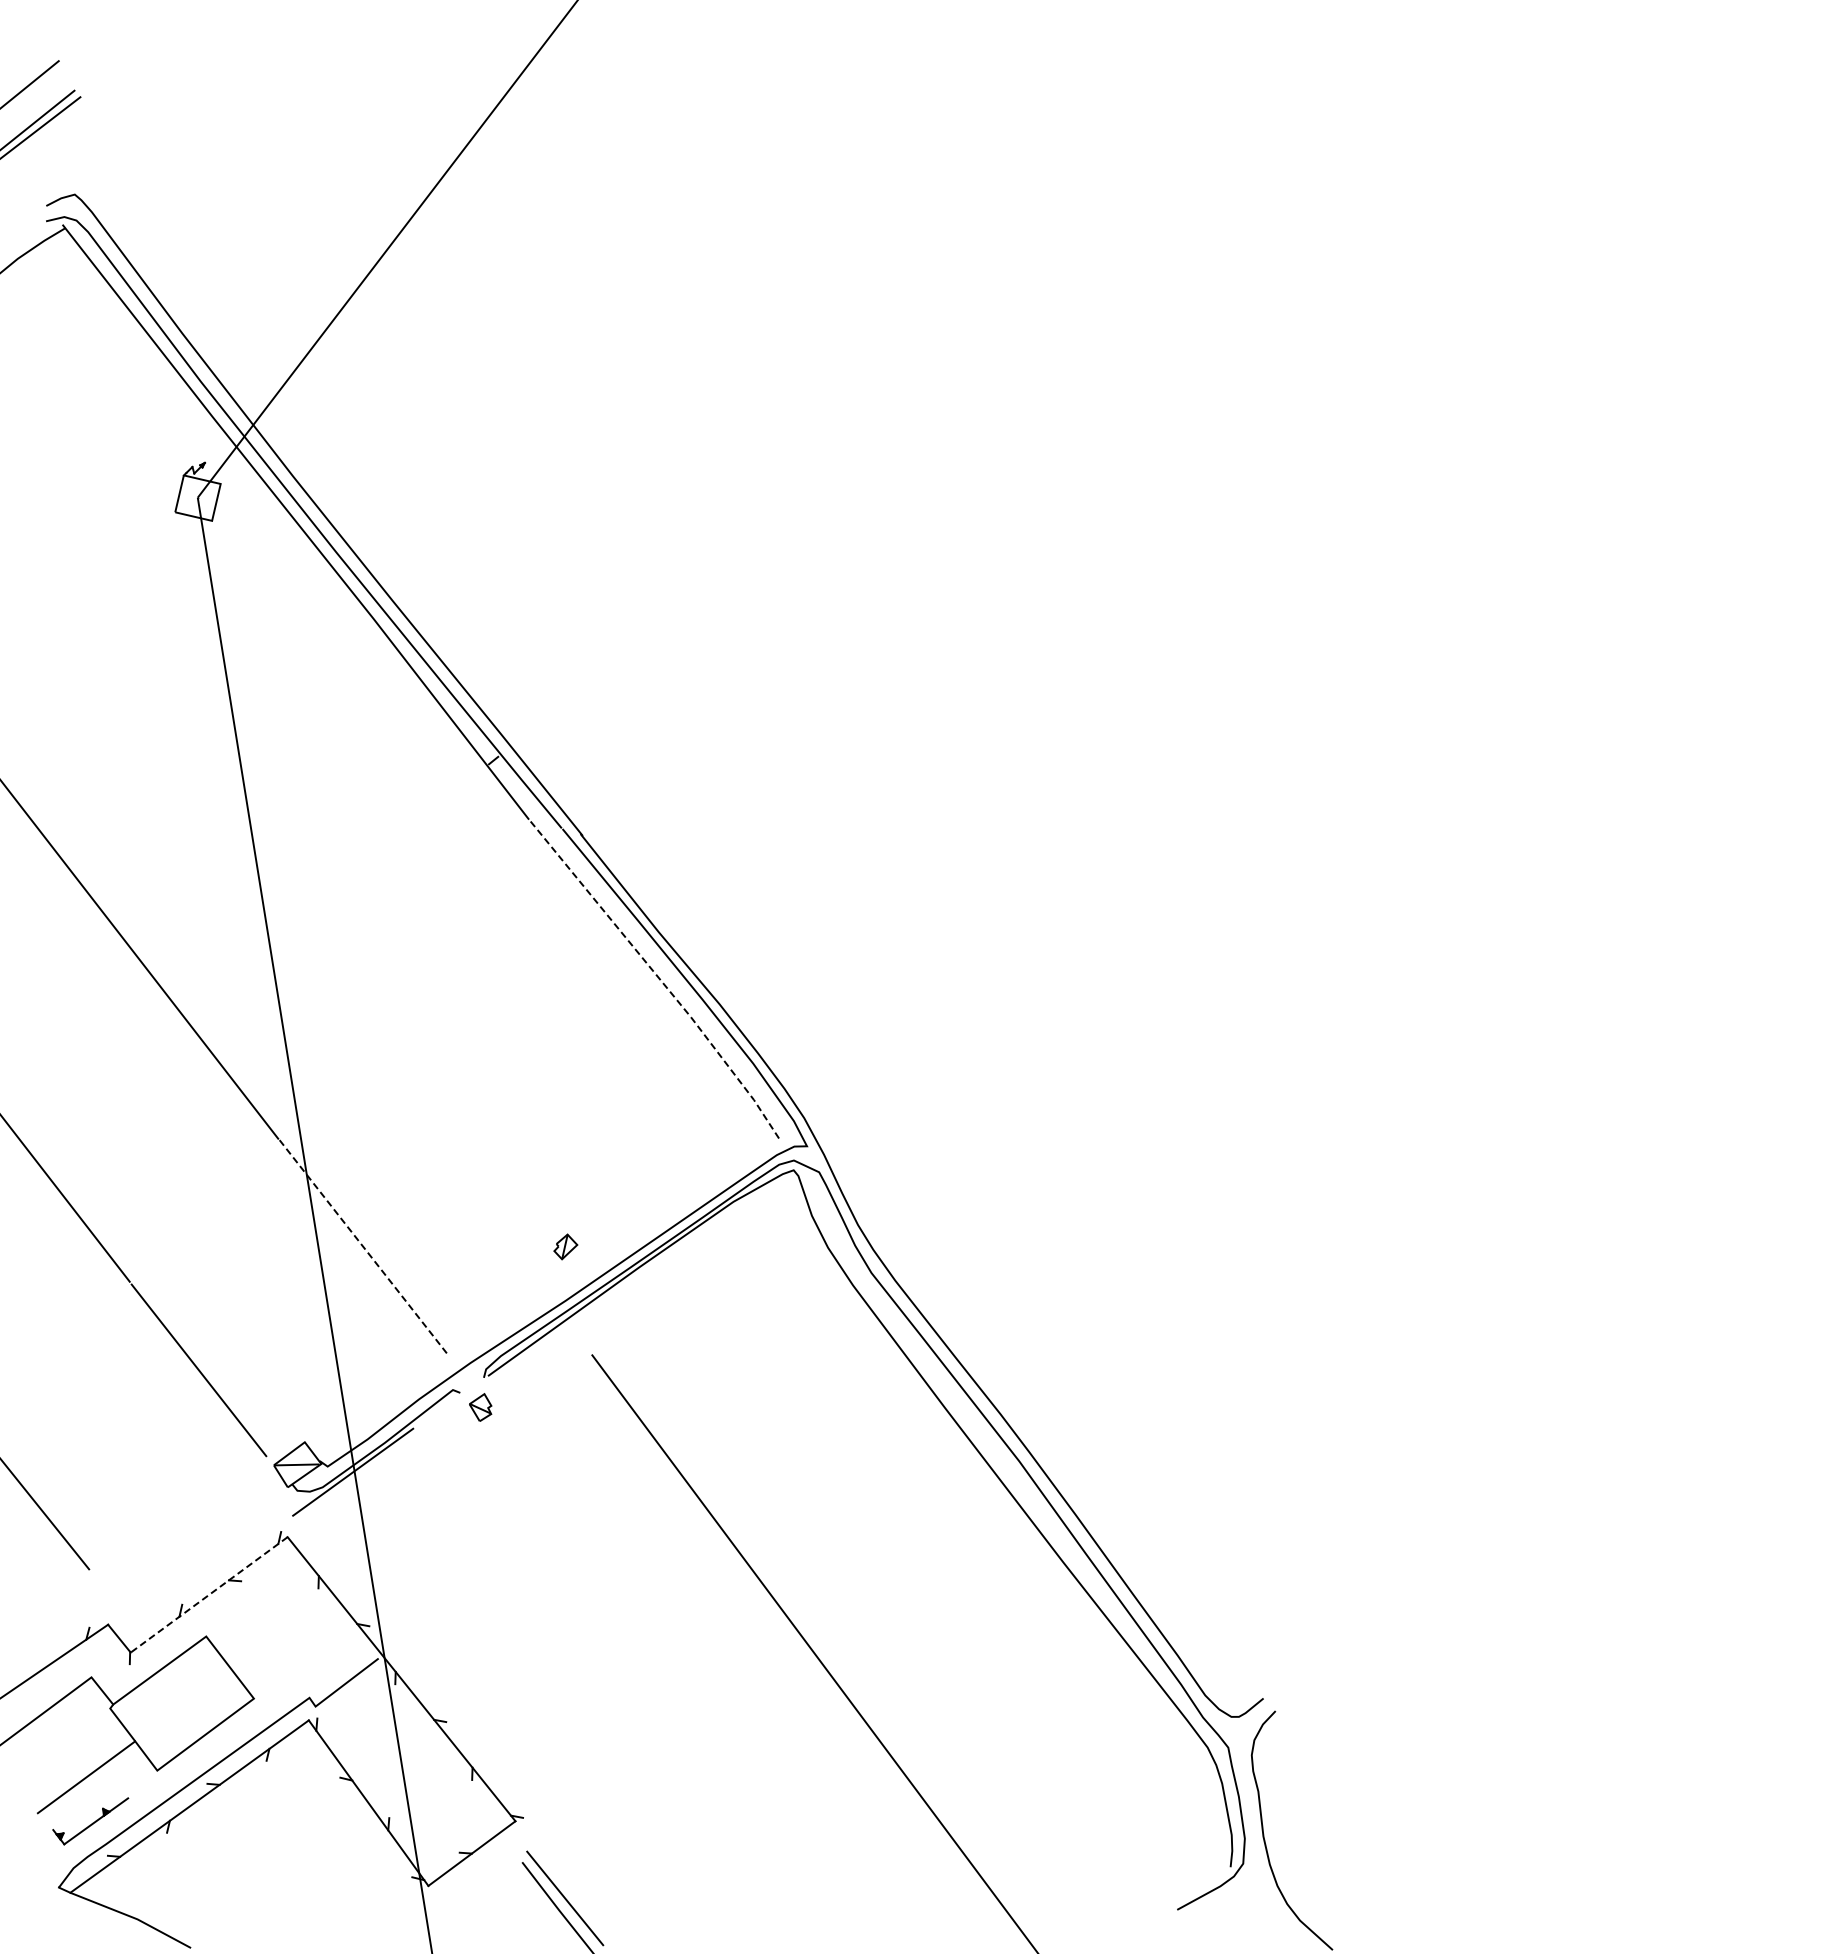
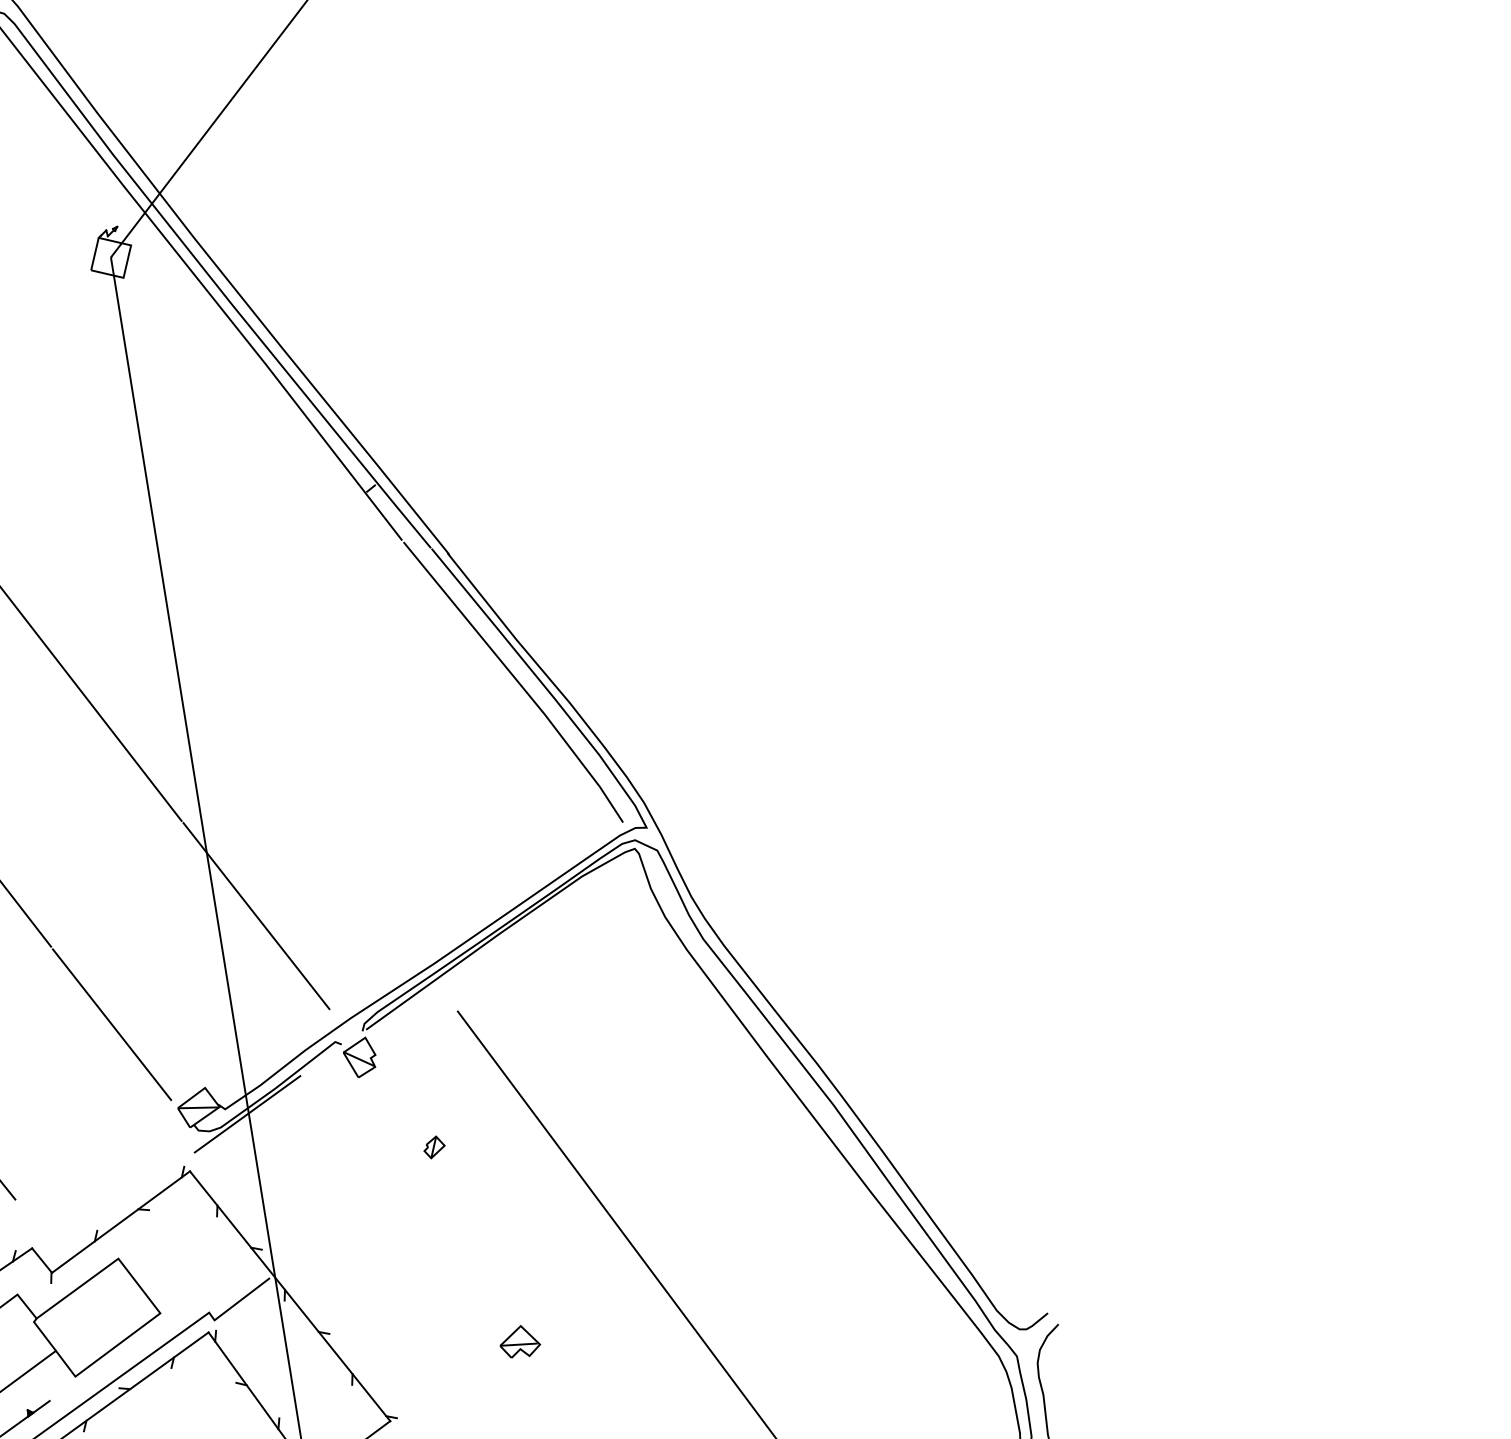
line: (660, 979) -> (517, 681), dashed -> solid
line: (363, 1246) -> (256, 915), dashed -> solid
part: (565, 1246) -> (434, 1147), moved
part: (480, 1407) -> (359, 1057), size x1.67
line: (208, 1595) -> (120, 1222), dashed -> solid
part: (663, 1730) -> (520, 1341), added

